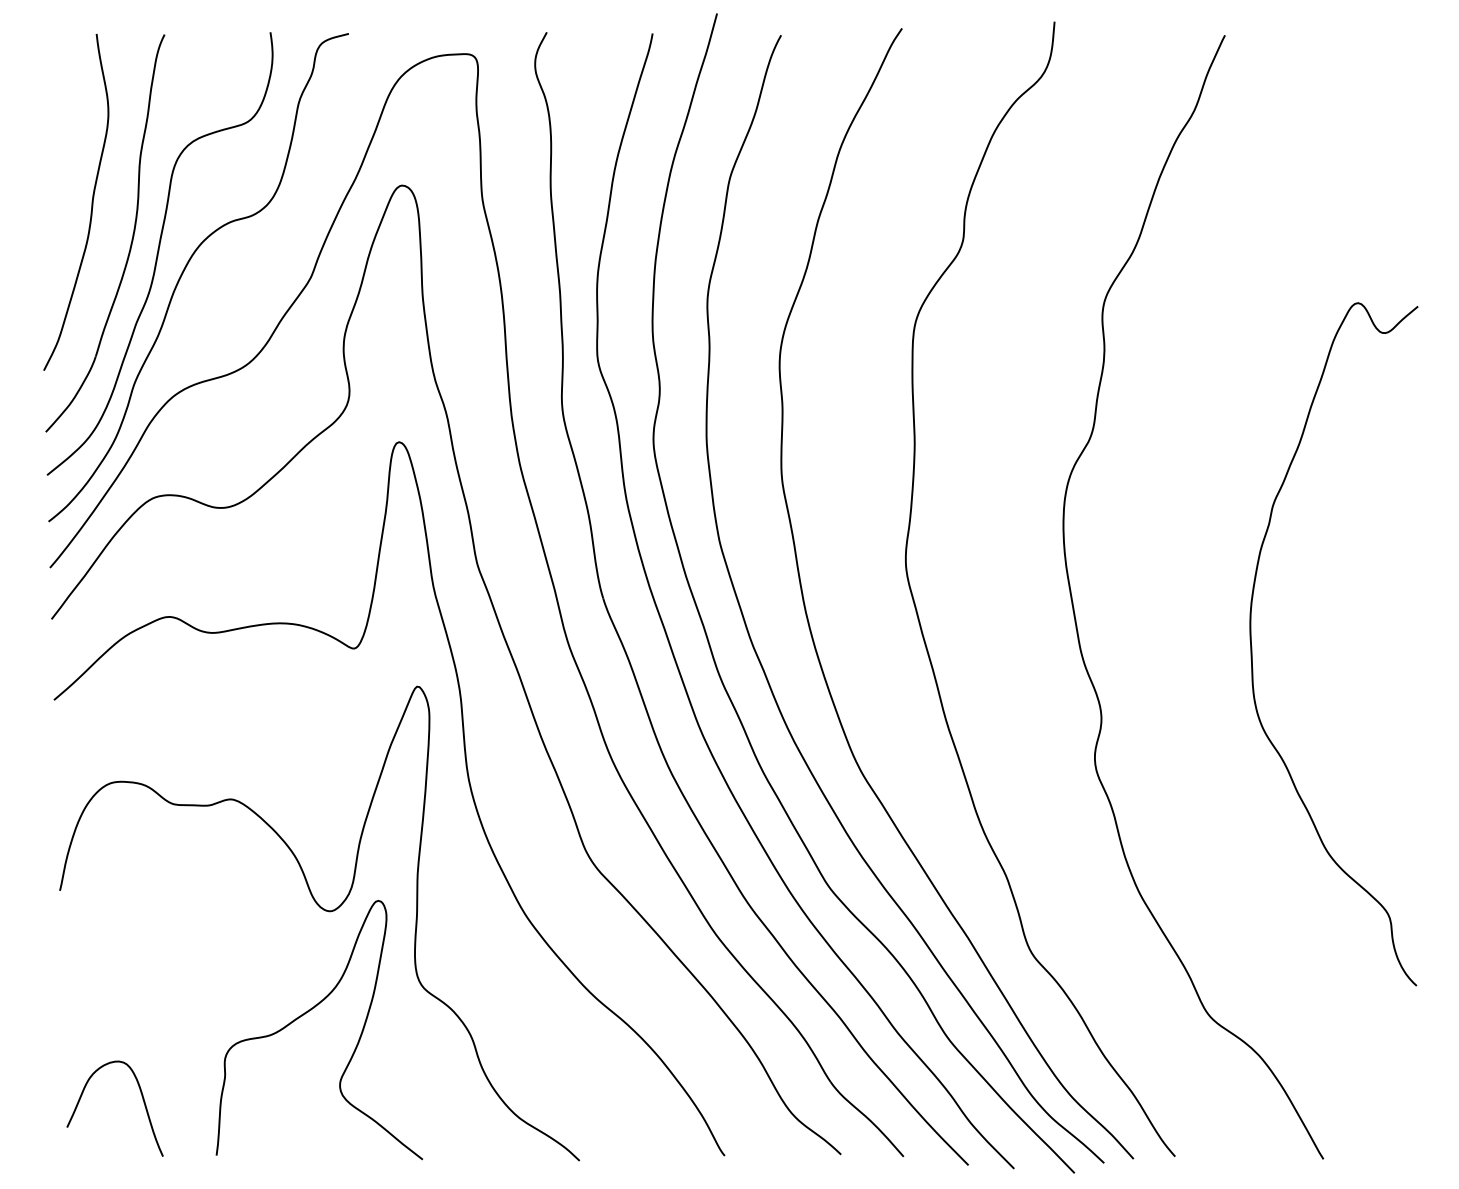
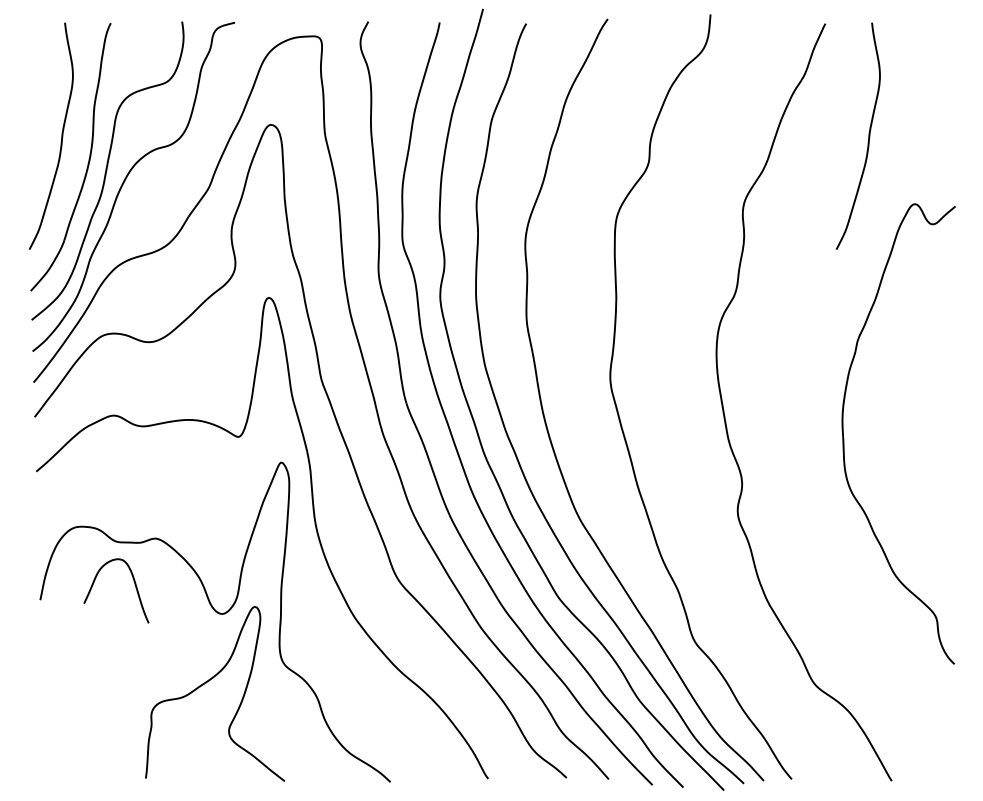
curve: (1288, 201) -> (868, 135), added
curve: (141, 1099) -> (134, 584), moved

